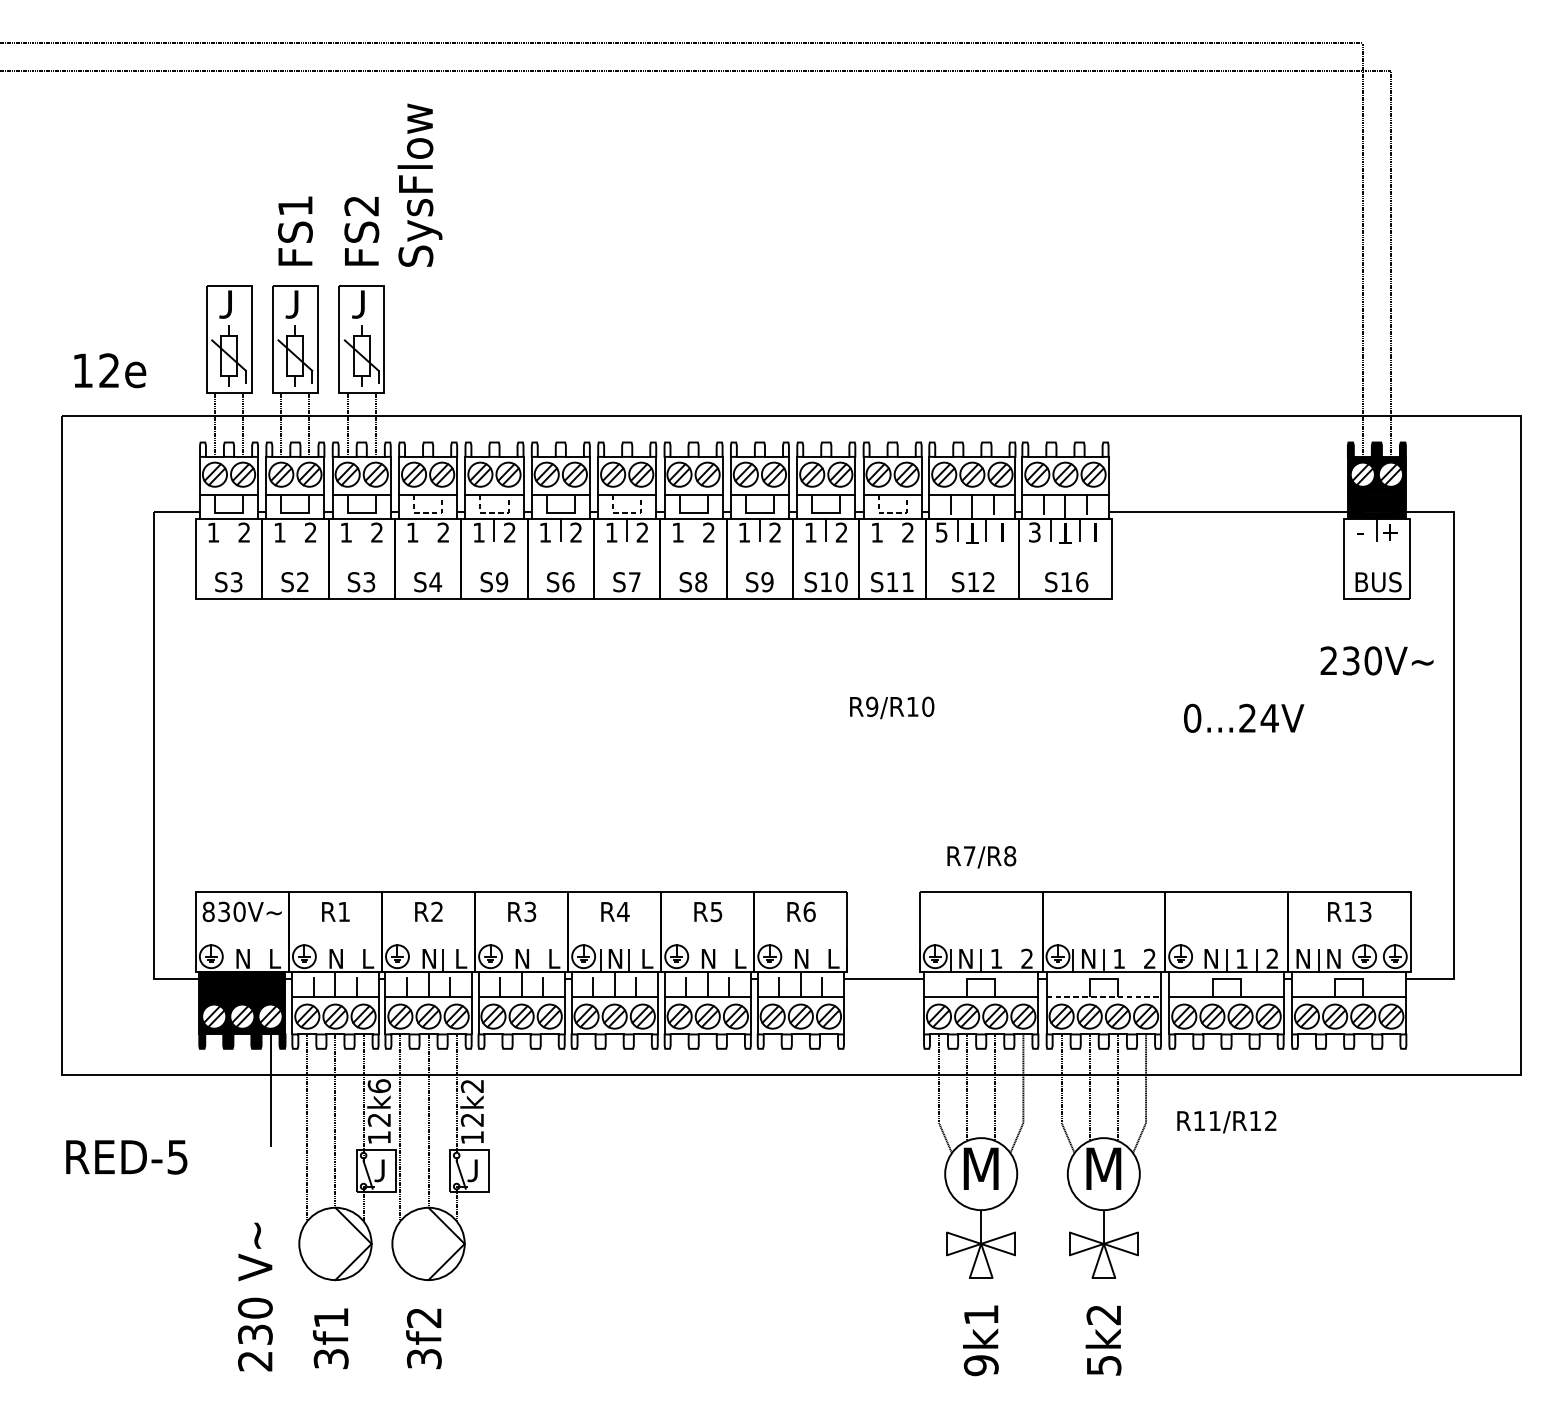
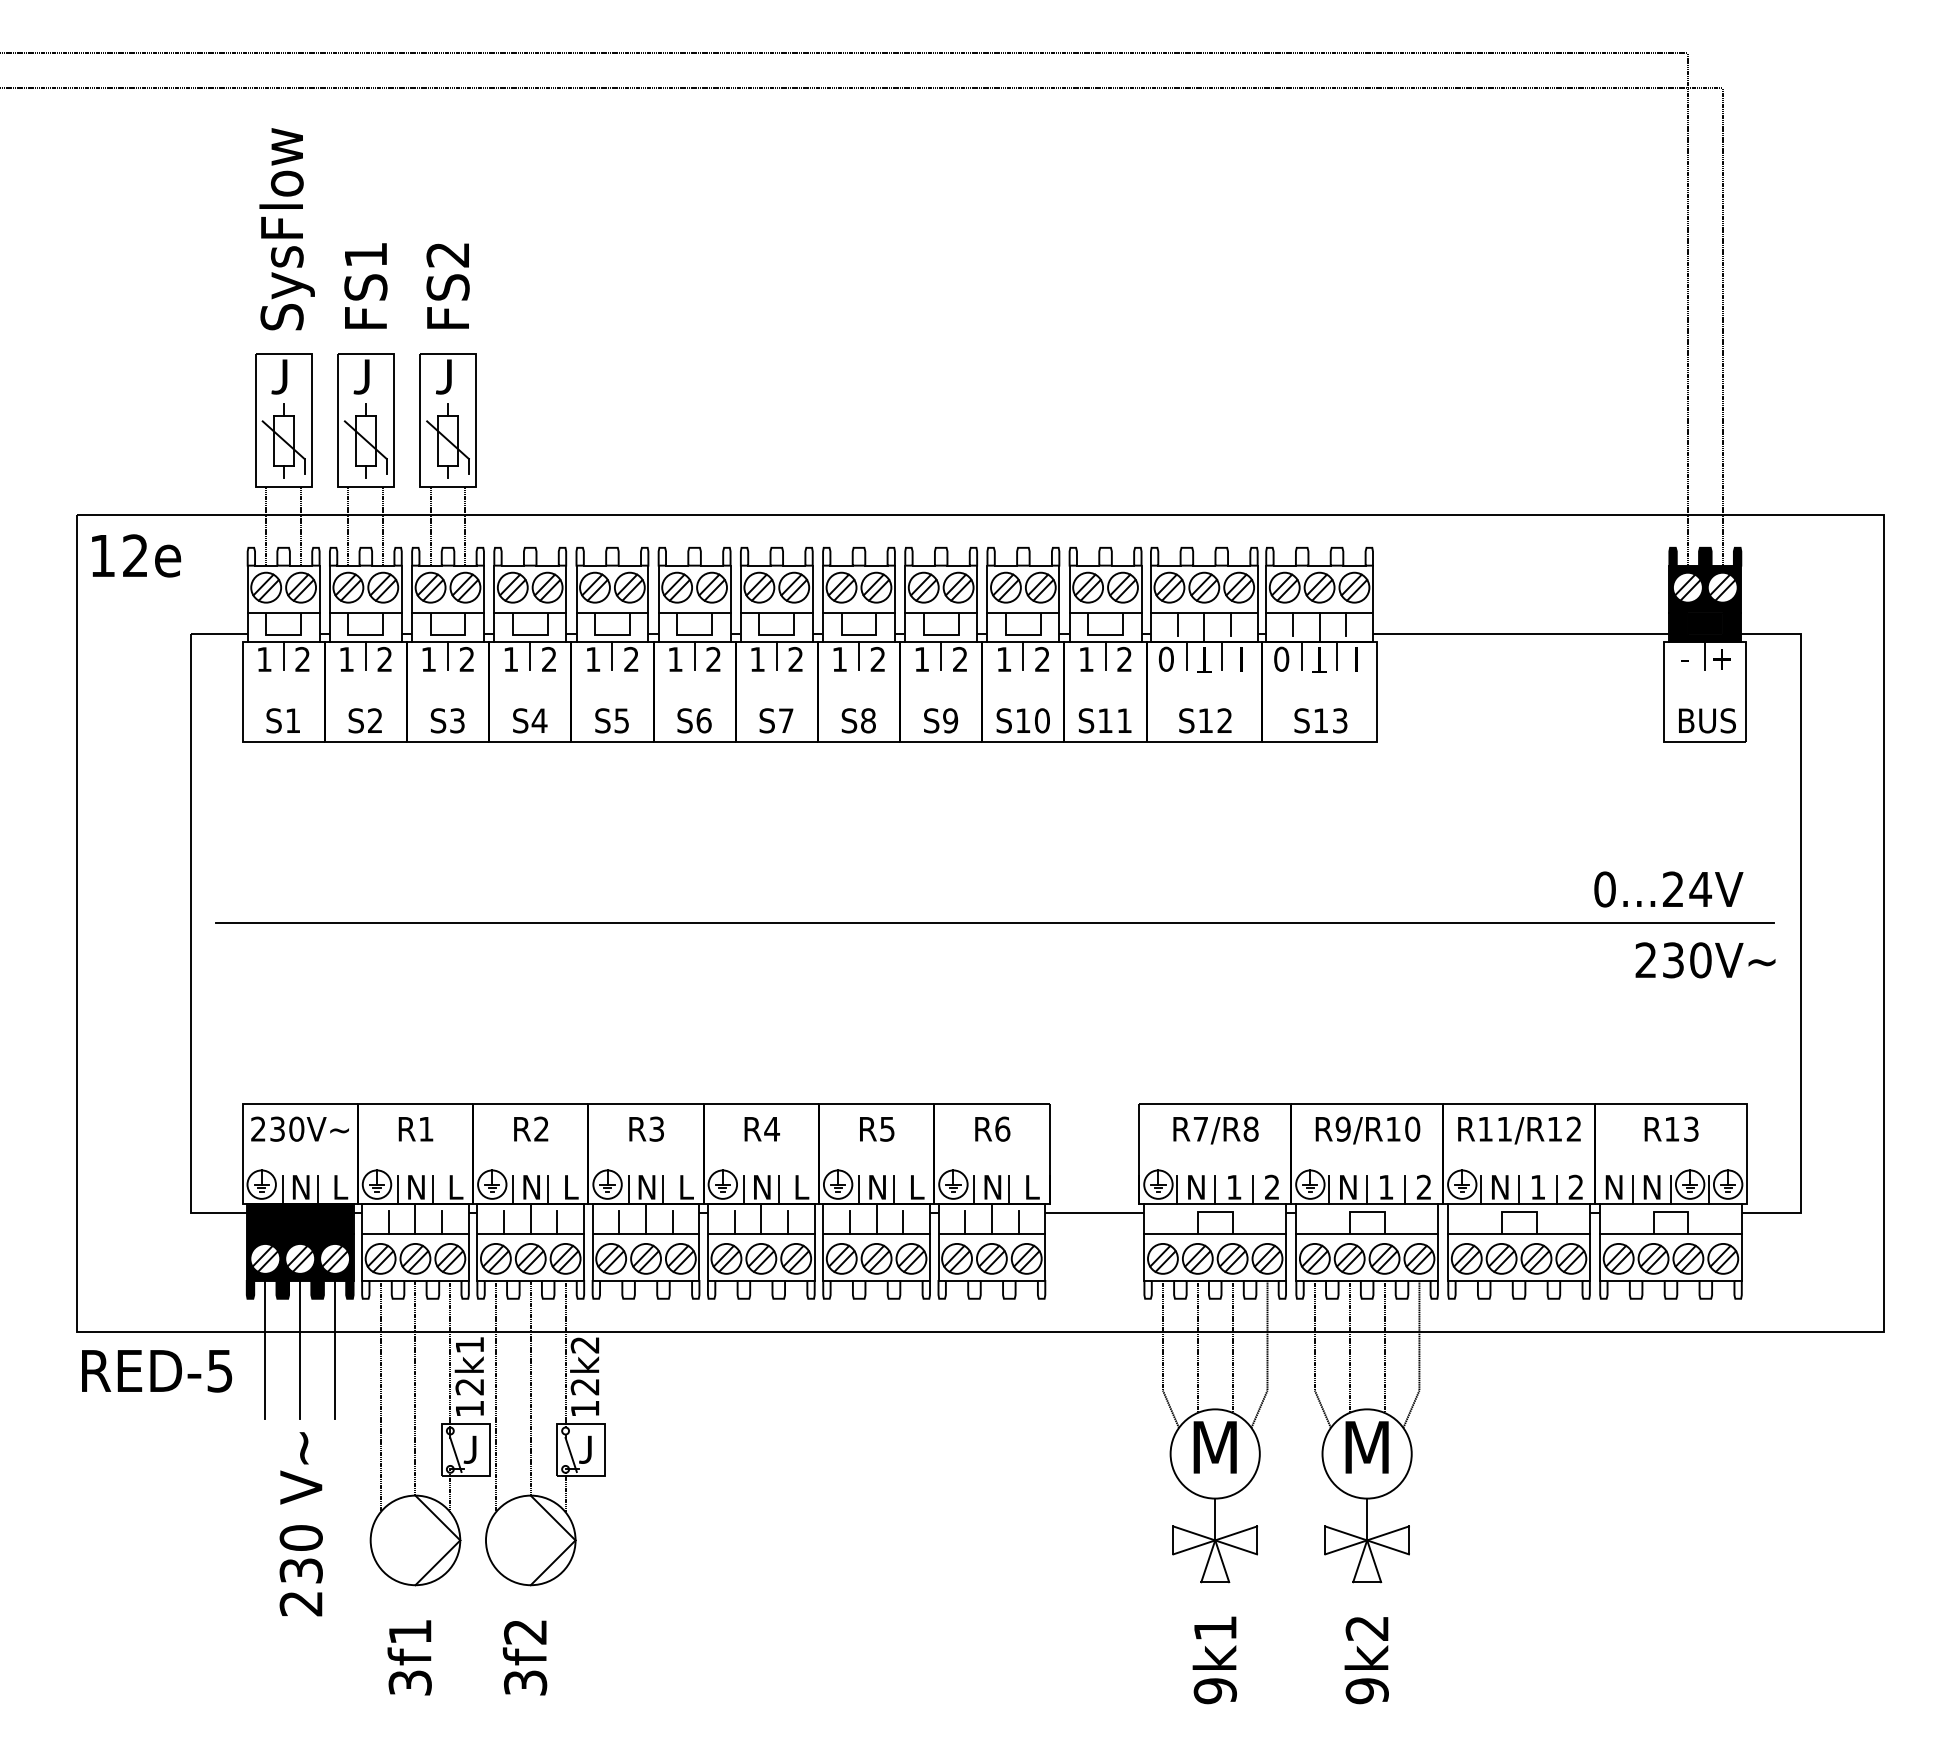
text: (419, 185) -> (286, 229), moved
text: (110, 370) -> (136, 555), moved
line: (428, 512) -> (530, 634), dashed -> solid
line: (494, 512) -> (612, 634), dashed -> solid
line: (627, 512) -> (777, 634), dashed -> solid
line: (893, 512) -> (1106, 634), dashed -> solid
line: (228, 530) -> (283, 656), added
line: (295, 530) -> (365, 656), added
line: (362, 530) -> (448, 656), added
line: (428, 530) -> (530, 656), added
line: (693, 530) -> (859, 656), added
line: (892, 530) -> (1105, 656), added
text: (941, 531) -> (1165, 658), 5 -> 0
text: (1034, 531) -> (1281, 658), 3 -> 0
text: (236, 581) -> (292, 720), S3 -> S1
text: (501, 581) -> (621, 720), S9 -> S5
text: (1081, 581) -> (1339, 720), S16 -> S13
text: (1377, 661) -> (1705, 960), moved
text: (891, 707) -> (1367, 1130), moved
text: (1243, 718) -> (1668, 889), moved
line: (802, 745) -> (994, 923), added
text: (981, 857) -> (1215, 1130), moved
text: (208, 911) -> (258, 1128), 830V~ -> 230V~
line: (228, 961) -> (282, 1190), added
line: (256, 961) -> (317, 1190), added
line: (321, 961) -> (398, 1190), added
line: (349, 961) -> (432, 1190), added
line: (414, 961) -> (513, 1190), added
line: (507, 961) -> (628, 1190), added
line: (535, 961) -> (663, 1190), added
line: (693, 961) -> (859, 1190), added
line: (722, 961) -> (894, 1190), added
line: (786, 961) -> (974, 1190), added
line: (815, 961) -> (1009, 1190), added
line: (1012, 961) -> (1253, 1190), added
line: (1134, 961) -> (1405, 1190), added
line: (1196, 961) -> (1481, 1190), added
line: (1348, 961) -> (1670, 1190), added
line: (1379, 961) -> (1708, 1190), added
line: (1104, 996) -> (1367, 1234), dashed -> solid
text: (379, 1085) -> (469, 1344), 12k6 -> 12k1
line: (214, 1089) -> (265, 1349), added
line: (242, 1089) -> (300, 1349), added
text: (1226, 1122) -> (1519, 1130), moved
text: (127, 1157) -> (157, 1371), moved
text: (254, 1297) -> (300, 1524), moved
text: (1103, 1365) -> (1366, 1691), 5k2 -> 9k2

